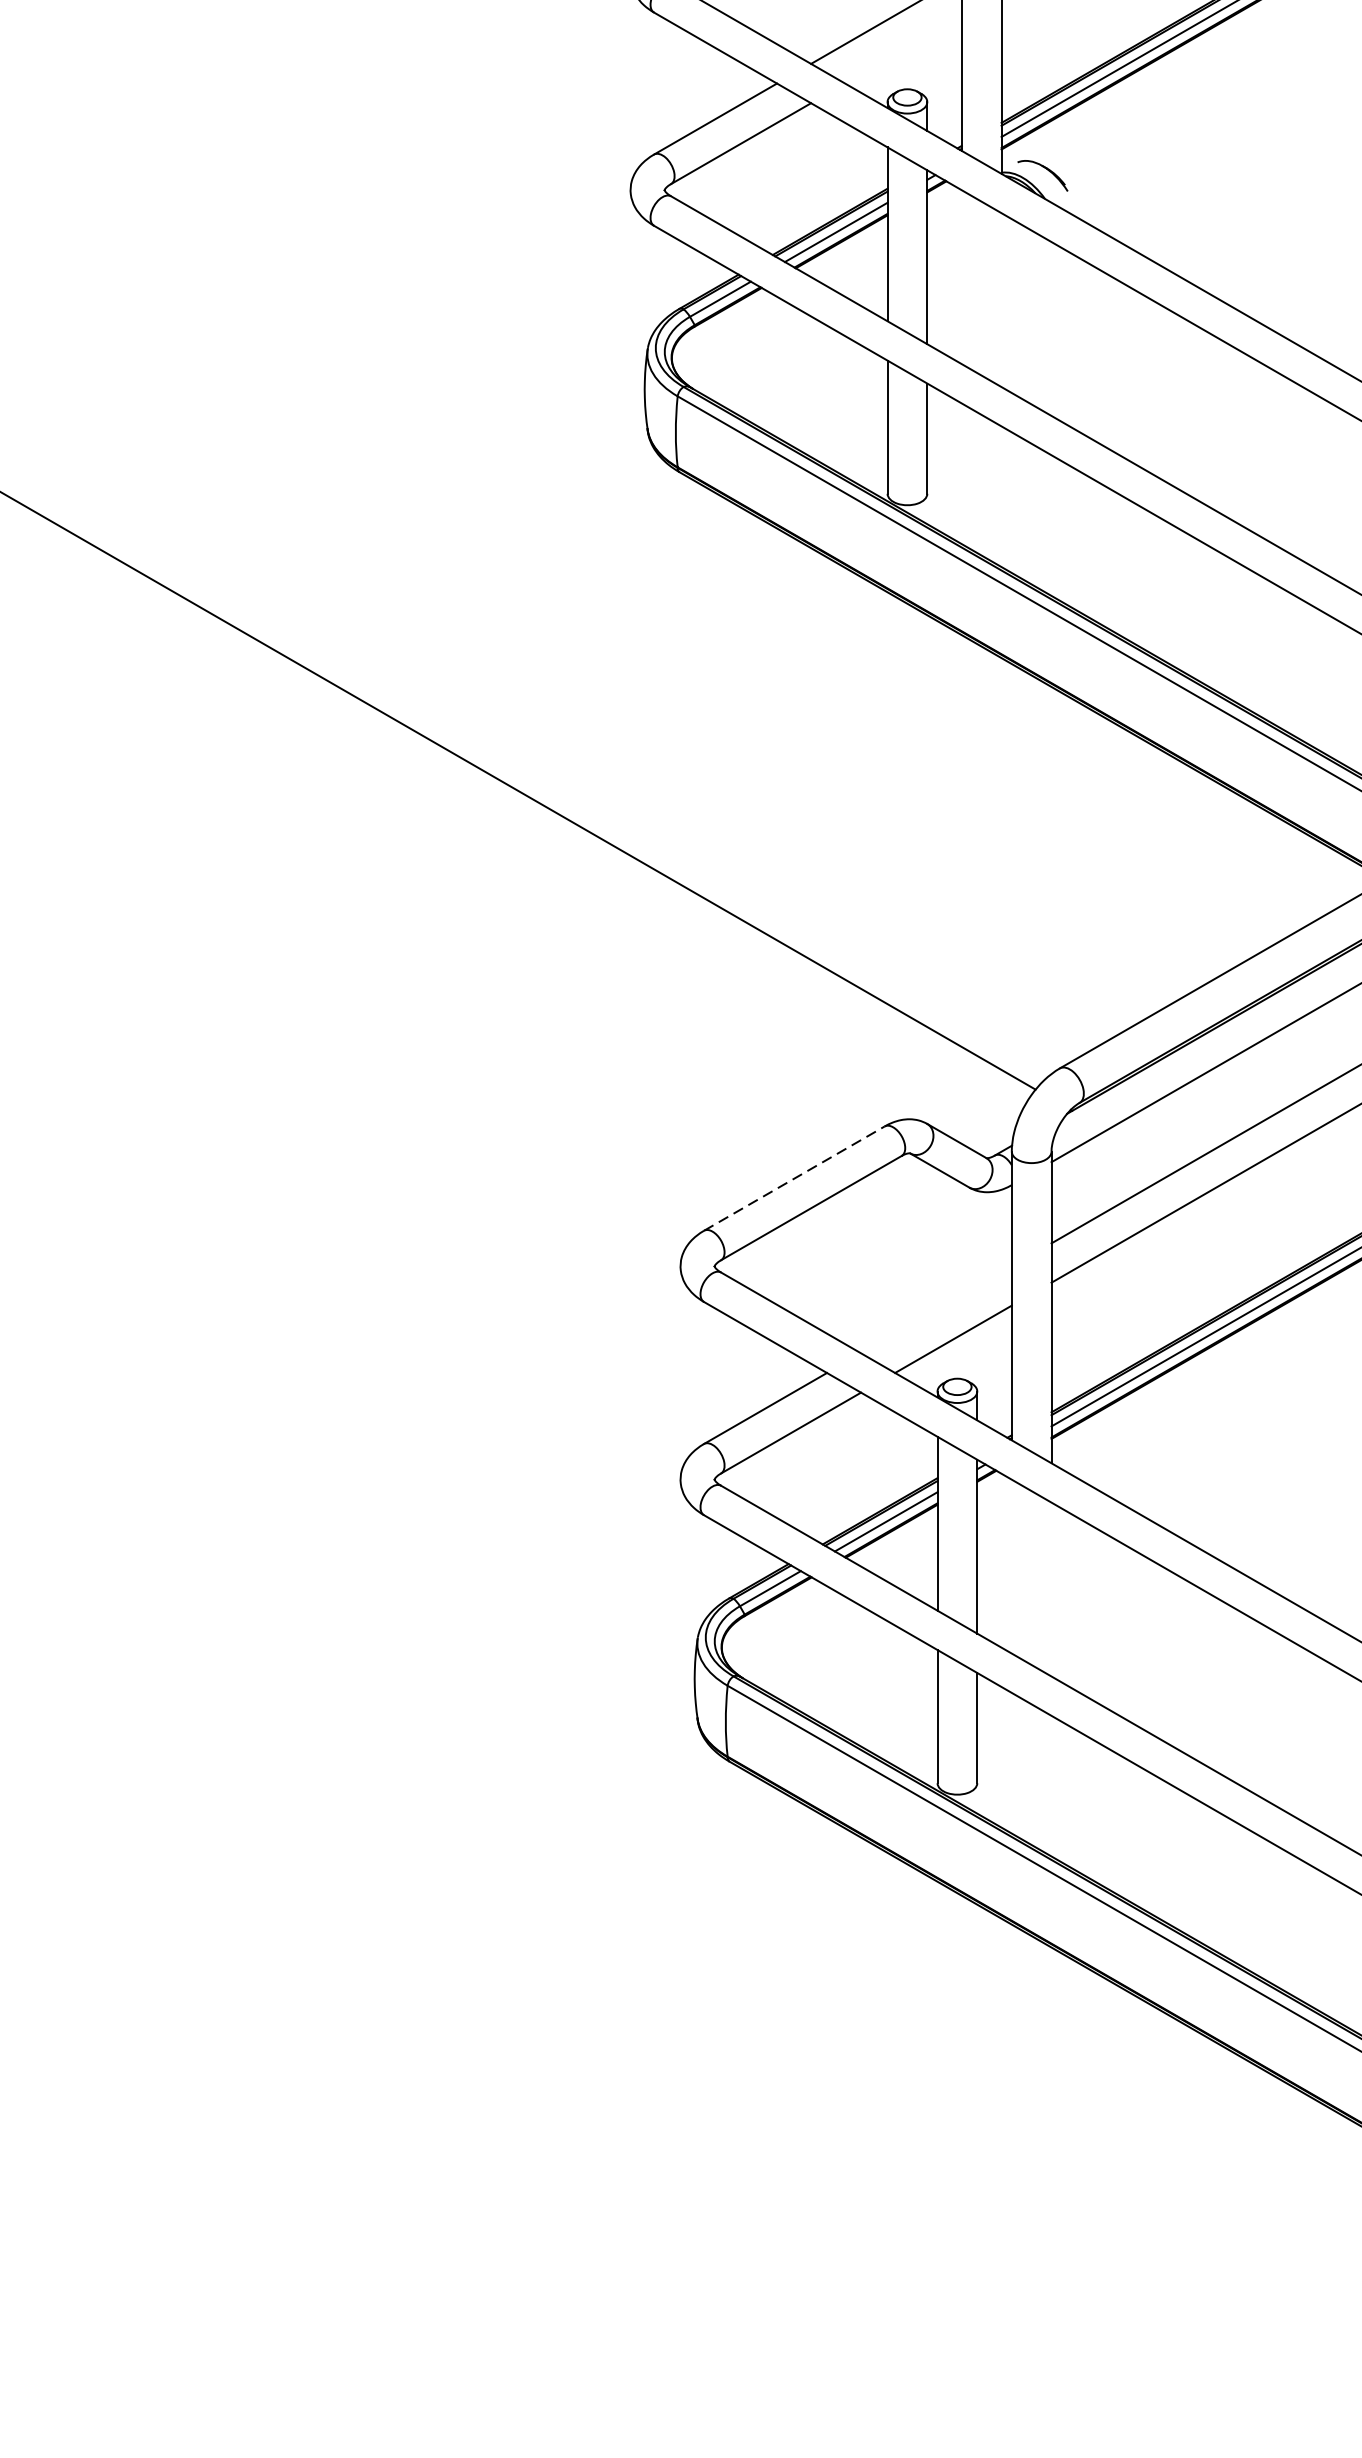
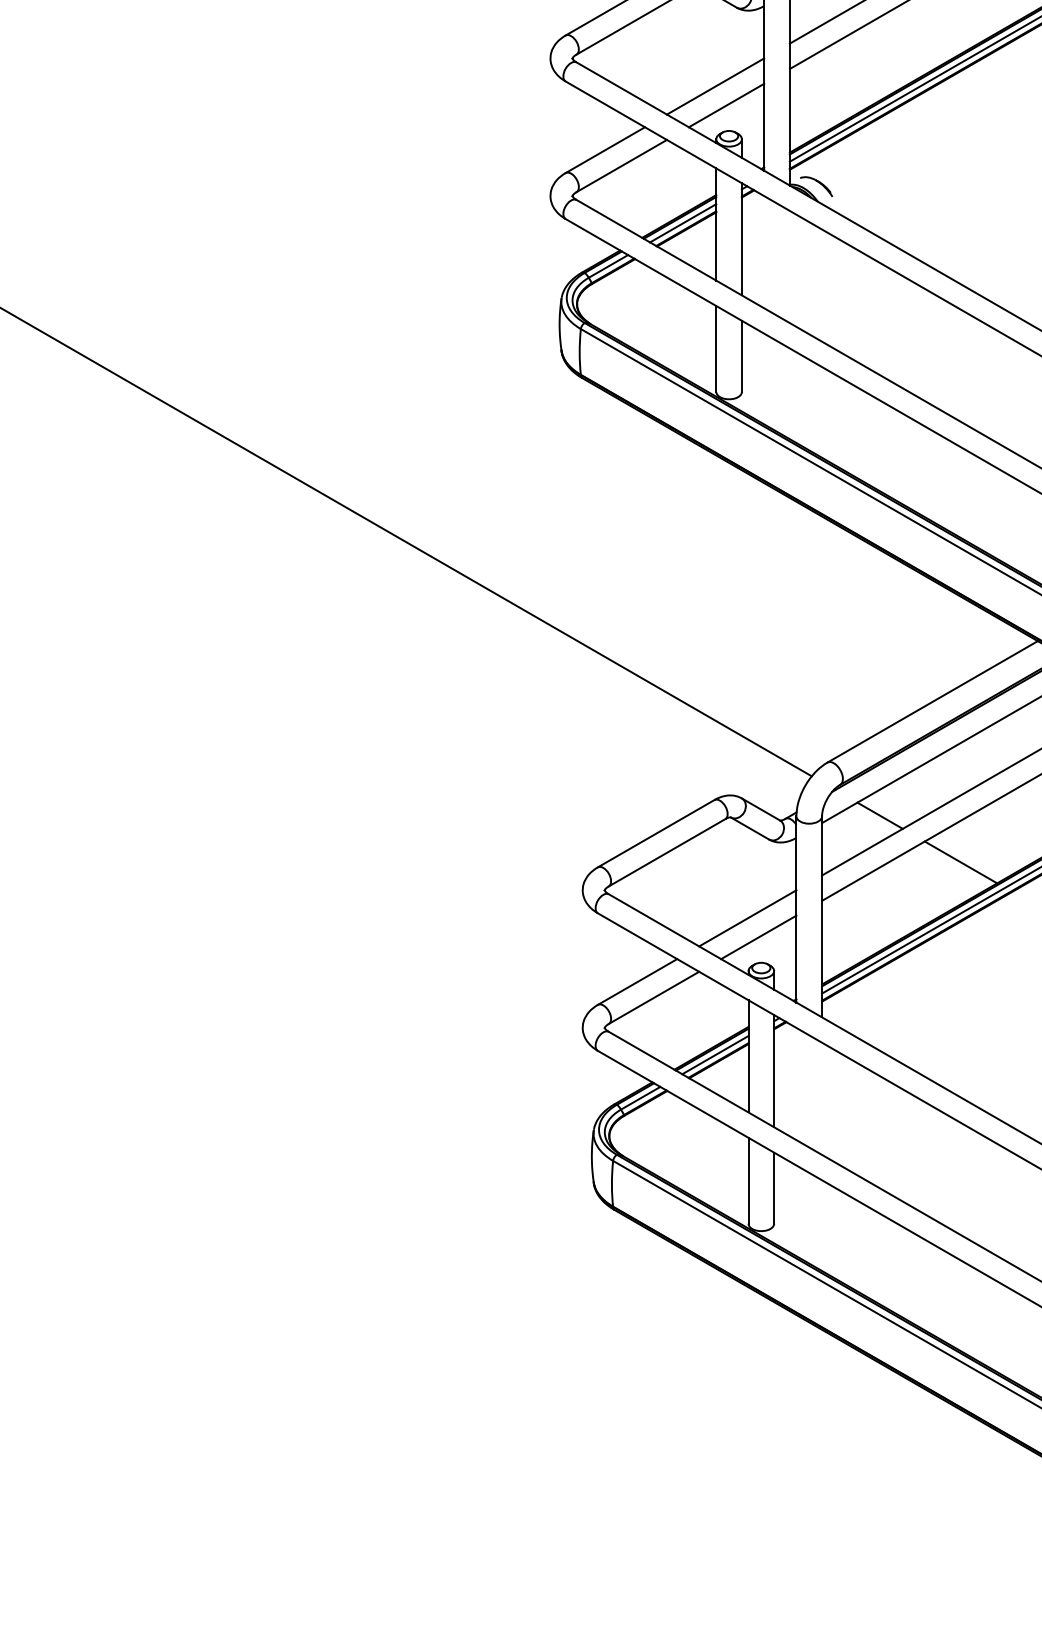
line: (903, 49) -> (726, 105), added
line: (1140, 1150) -> (879, 815), added
line: (794, 1178) -> (656, 833), dashed -> solid
line: (1266, 1223) -> (960, 862), added
line: (935, 1310) -> (747, 918), added

